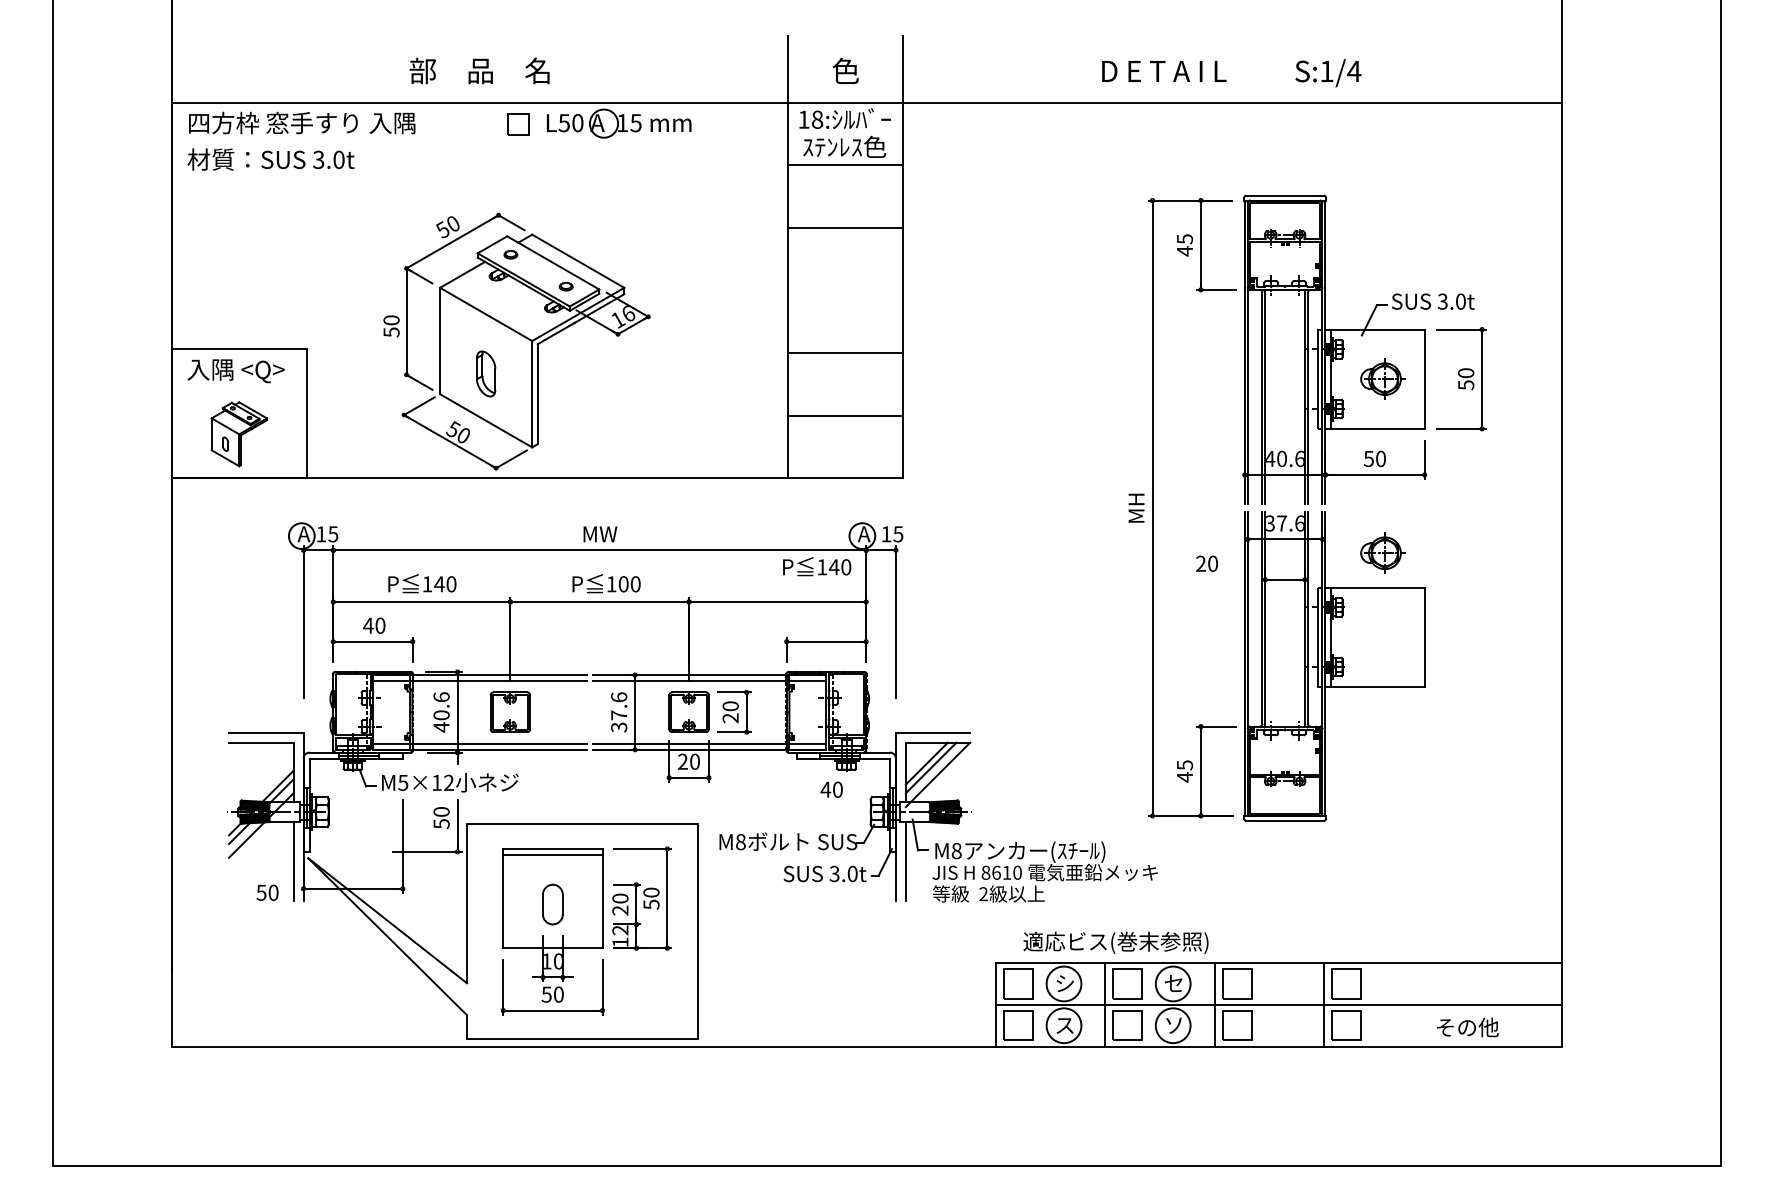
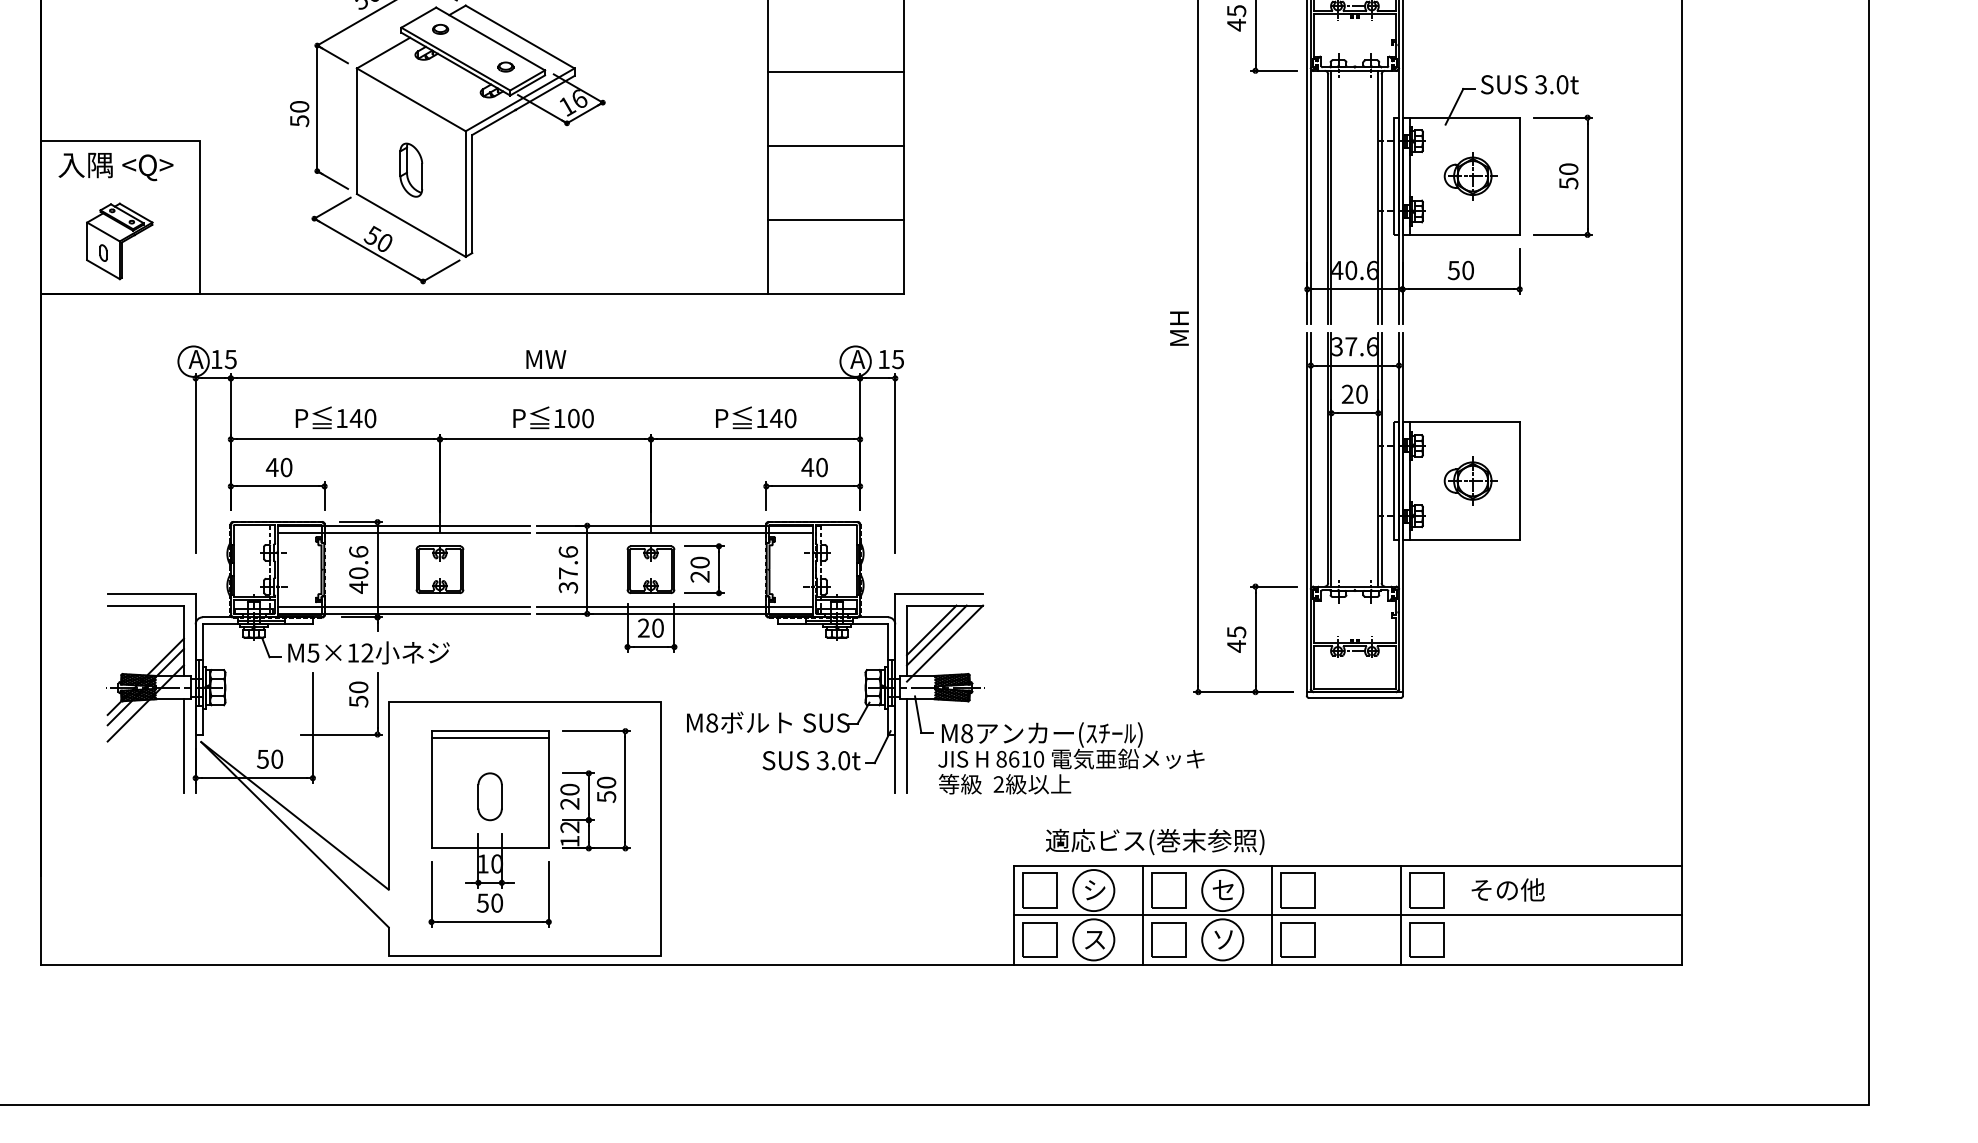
line: (844, 290) -> (834, 71), added
part: (1382, 552) -> (1469, 480), moved
text: (1206, 563) -> (1354, 393), moved
text: (817, 566) -> (756, 417), moved
text: (831, 789) -> (814, 467), moved
text: (267, 892) -> (270, 758), moved
text: (1467, 1027) -> (1507, 890), moved

